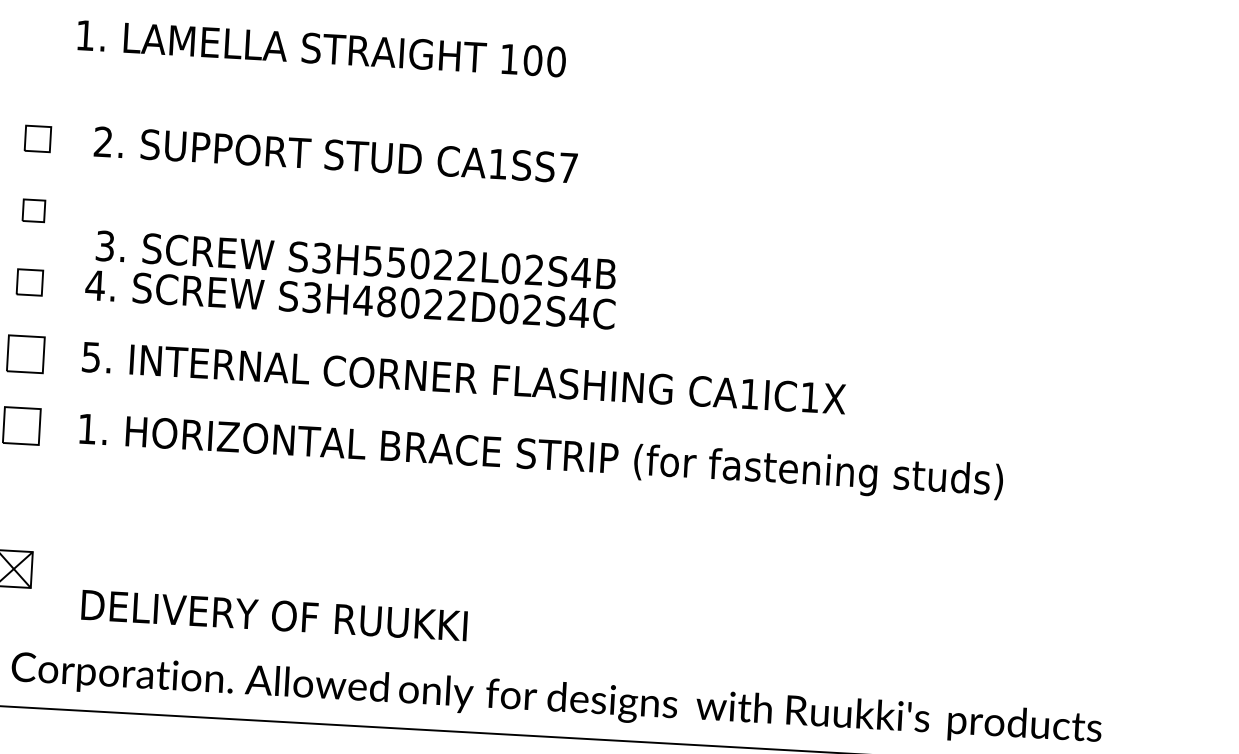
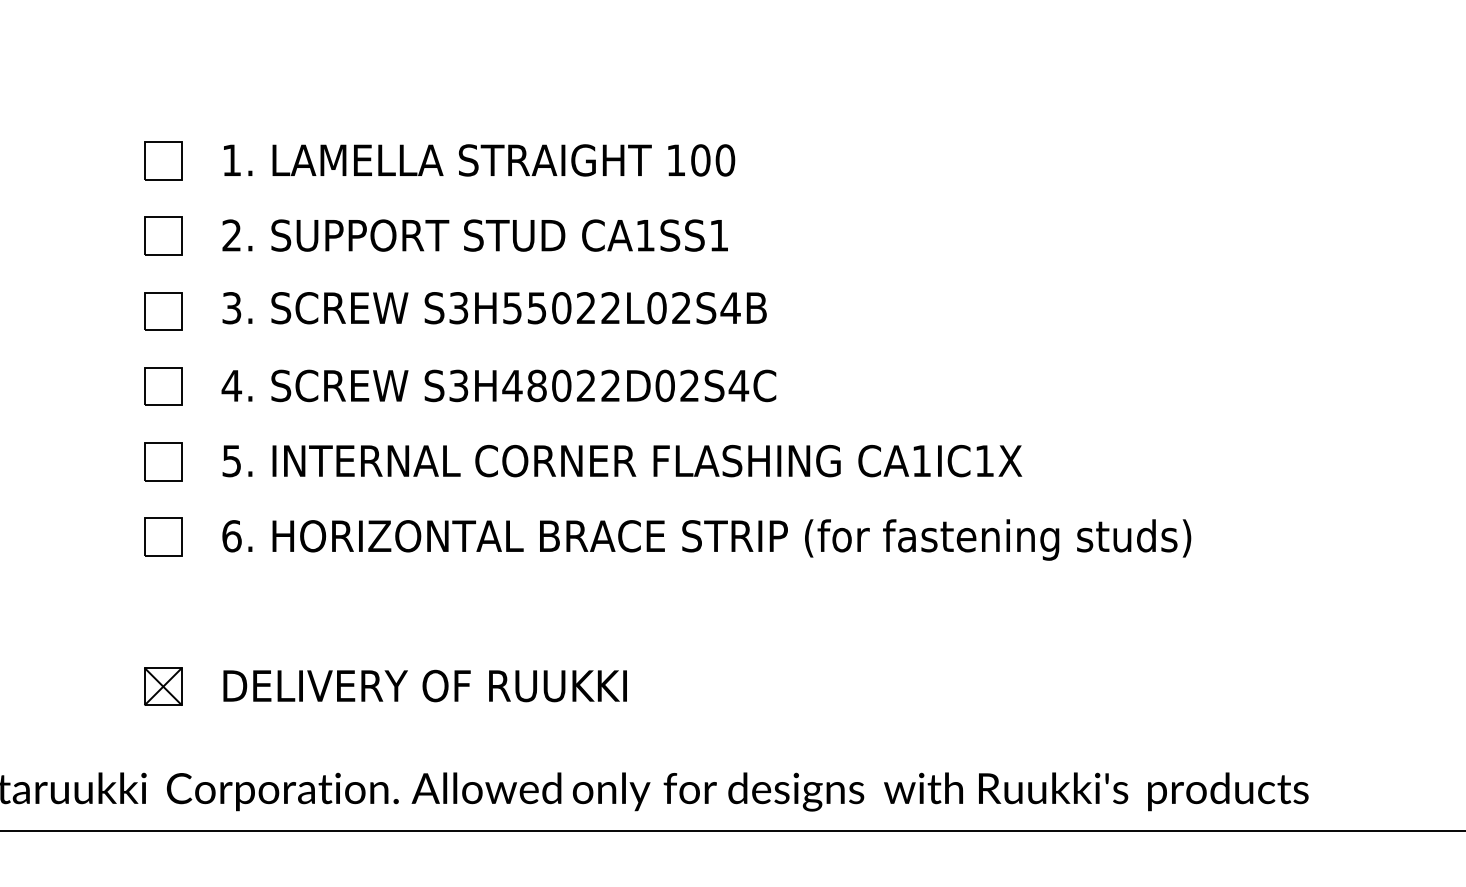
text: (321, 48) -> (479, 160), moved
part: (42, 66) -> (163, 160), added
part: (38, 138) -> (163, 235), size x1.43
text: (568, 168) -> (719, 235), CA1SS7 -> CA1SS1
part: (34, 210) -> (163, 311), size x1.67
text: (355, 260) -> (494, 308), moved
part: (30, 282) -> (163, 386), size x1.43
text: (86, 429) -> (231, 536), 1. -> 6.
text: (273, 614) -> (424, 685), moved

